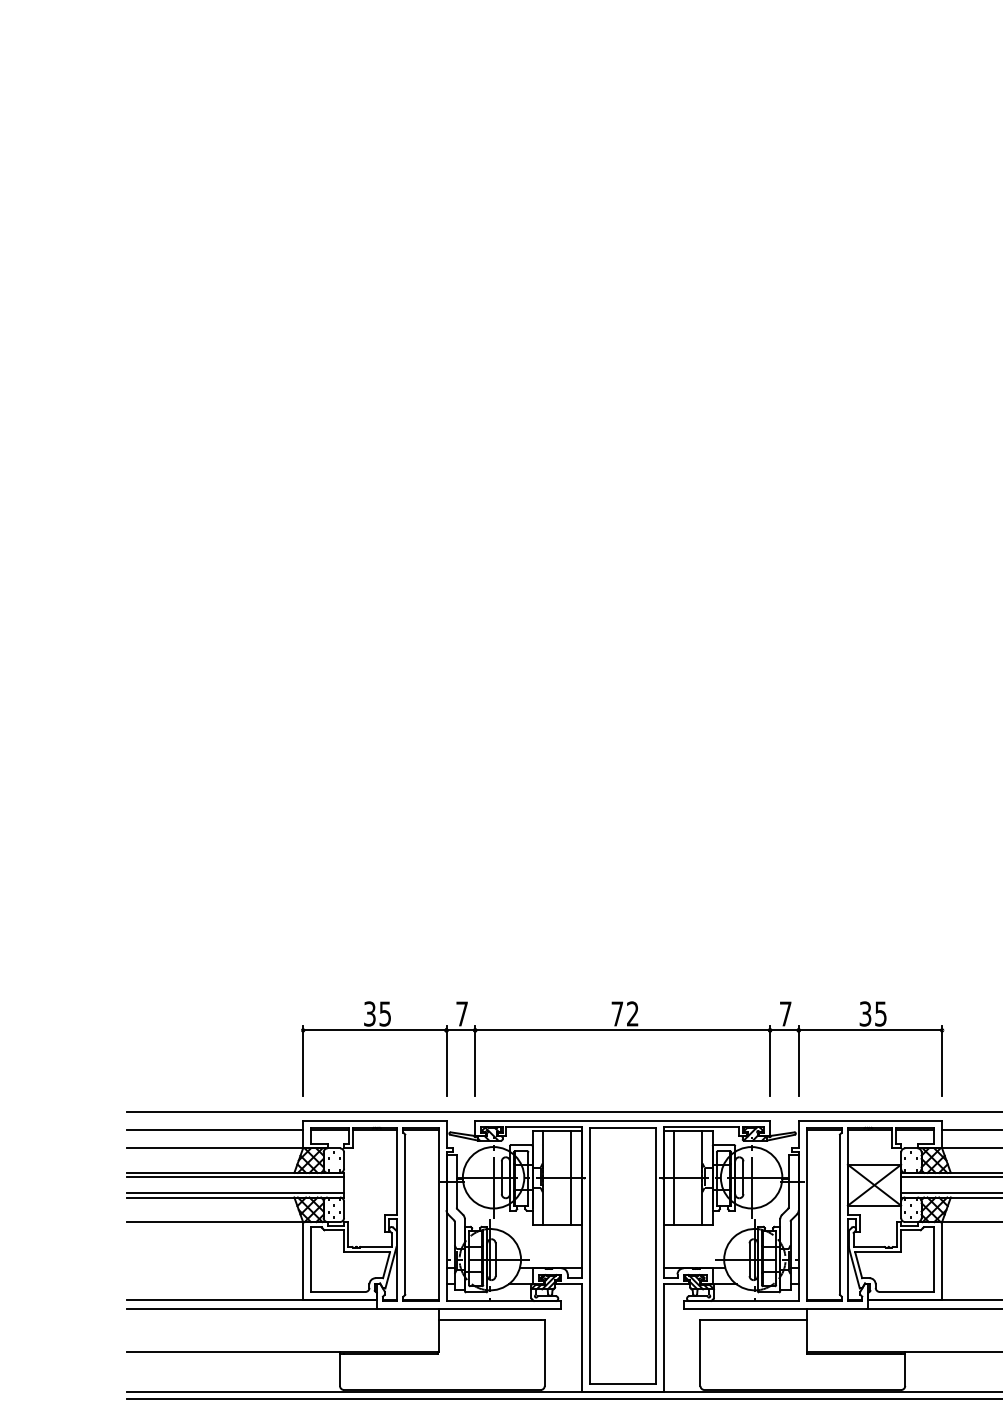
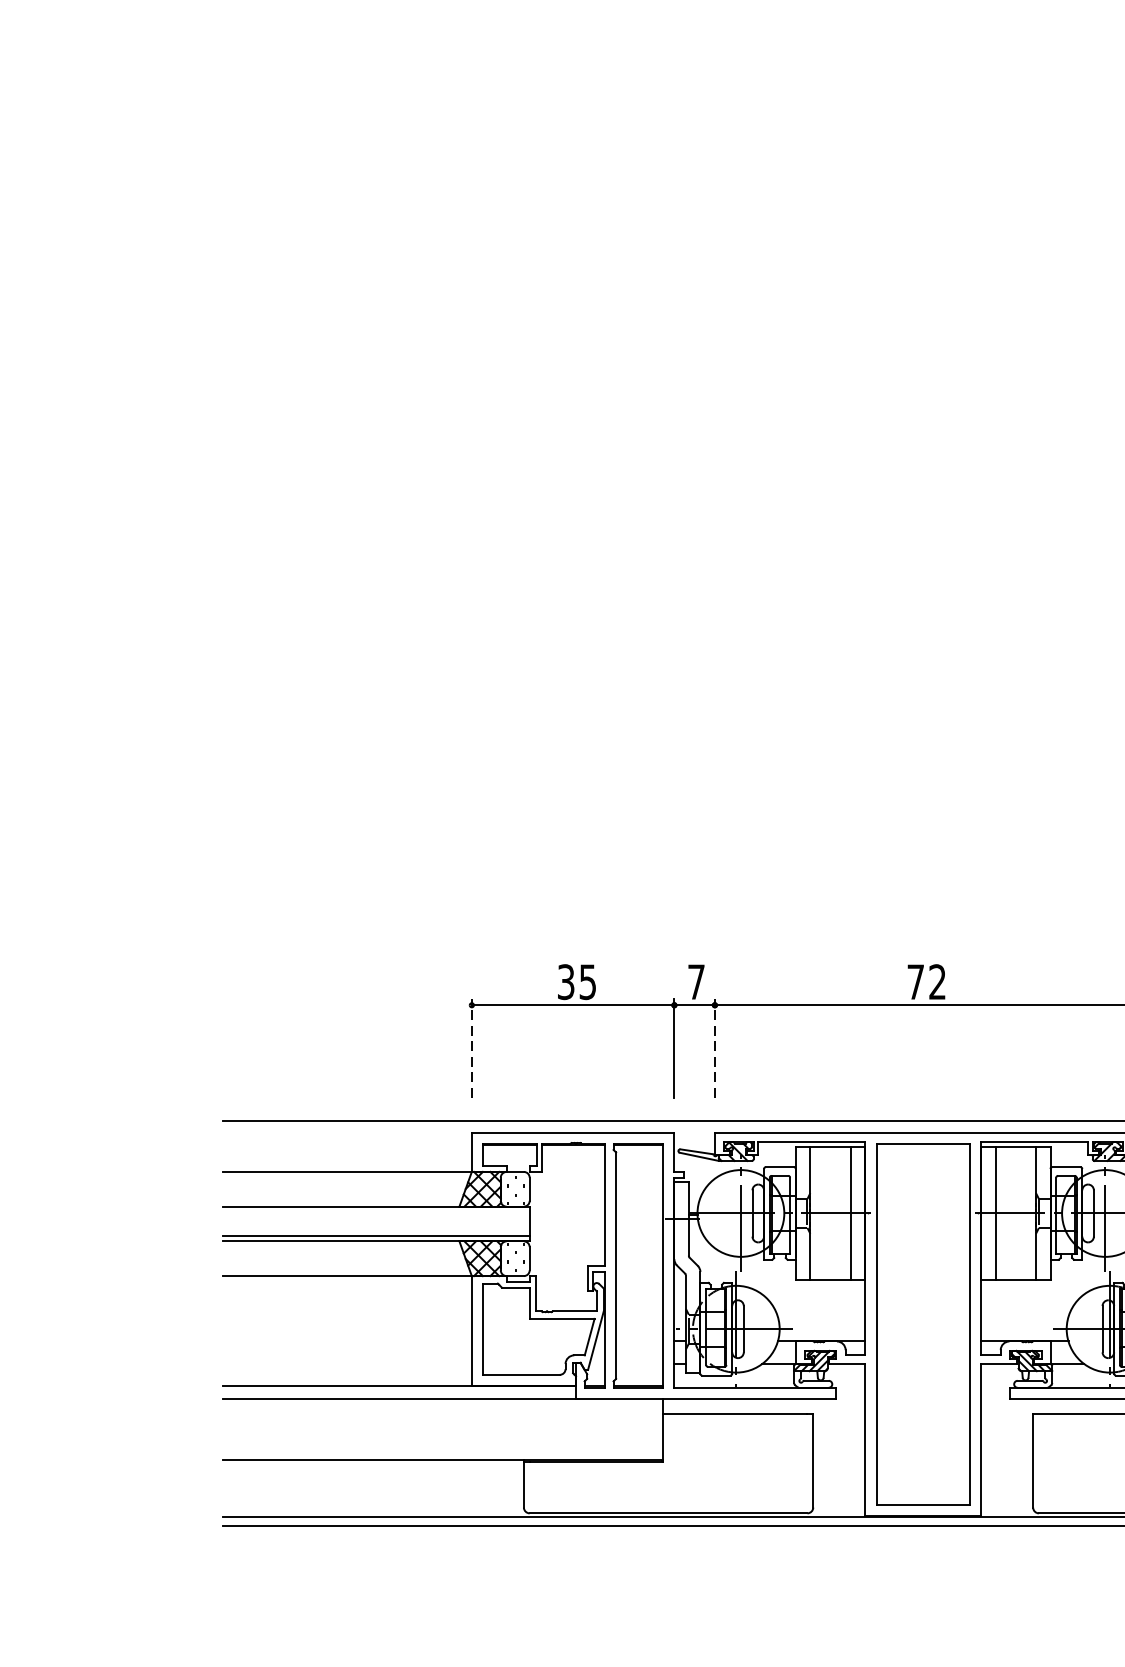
line: (303, 1061) -> (472, 1049), solid -> dashed
line: (475, 1061) -> (715, 1049), solid -> dashed
line: (215, 1129) -> (348, 1145), removed
line: (235, 1177) -> (376, 1213), removed

